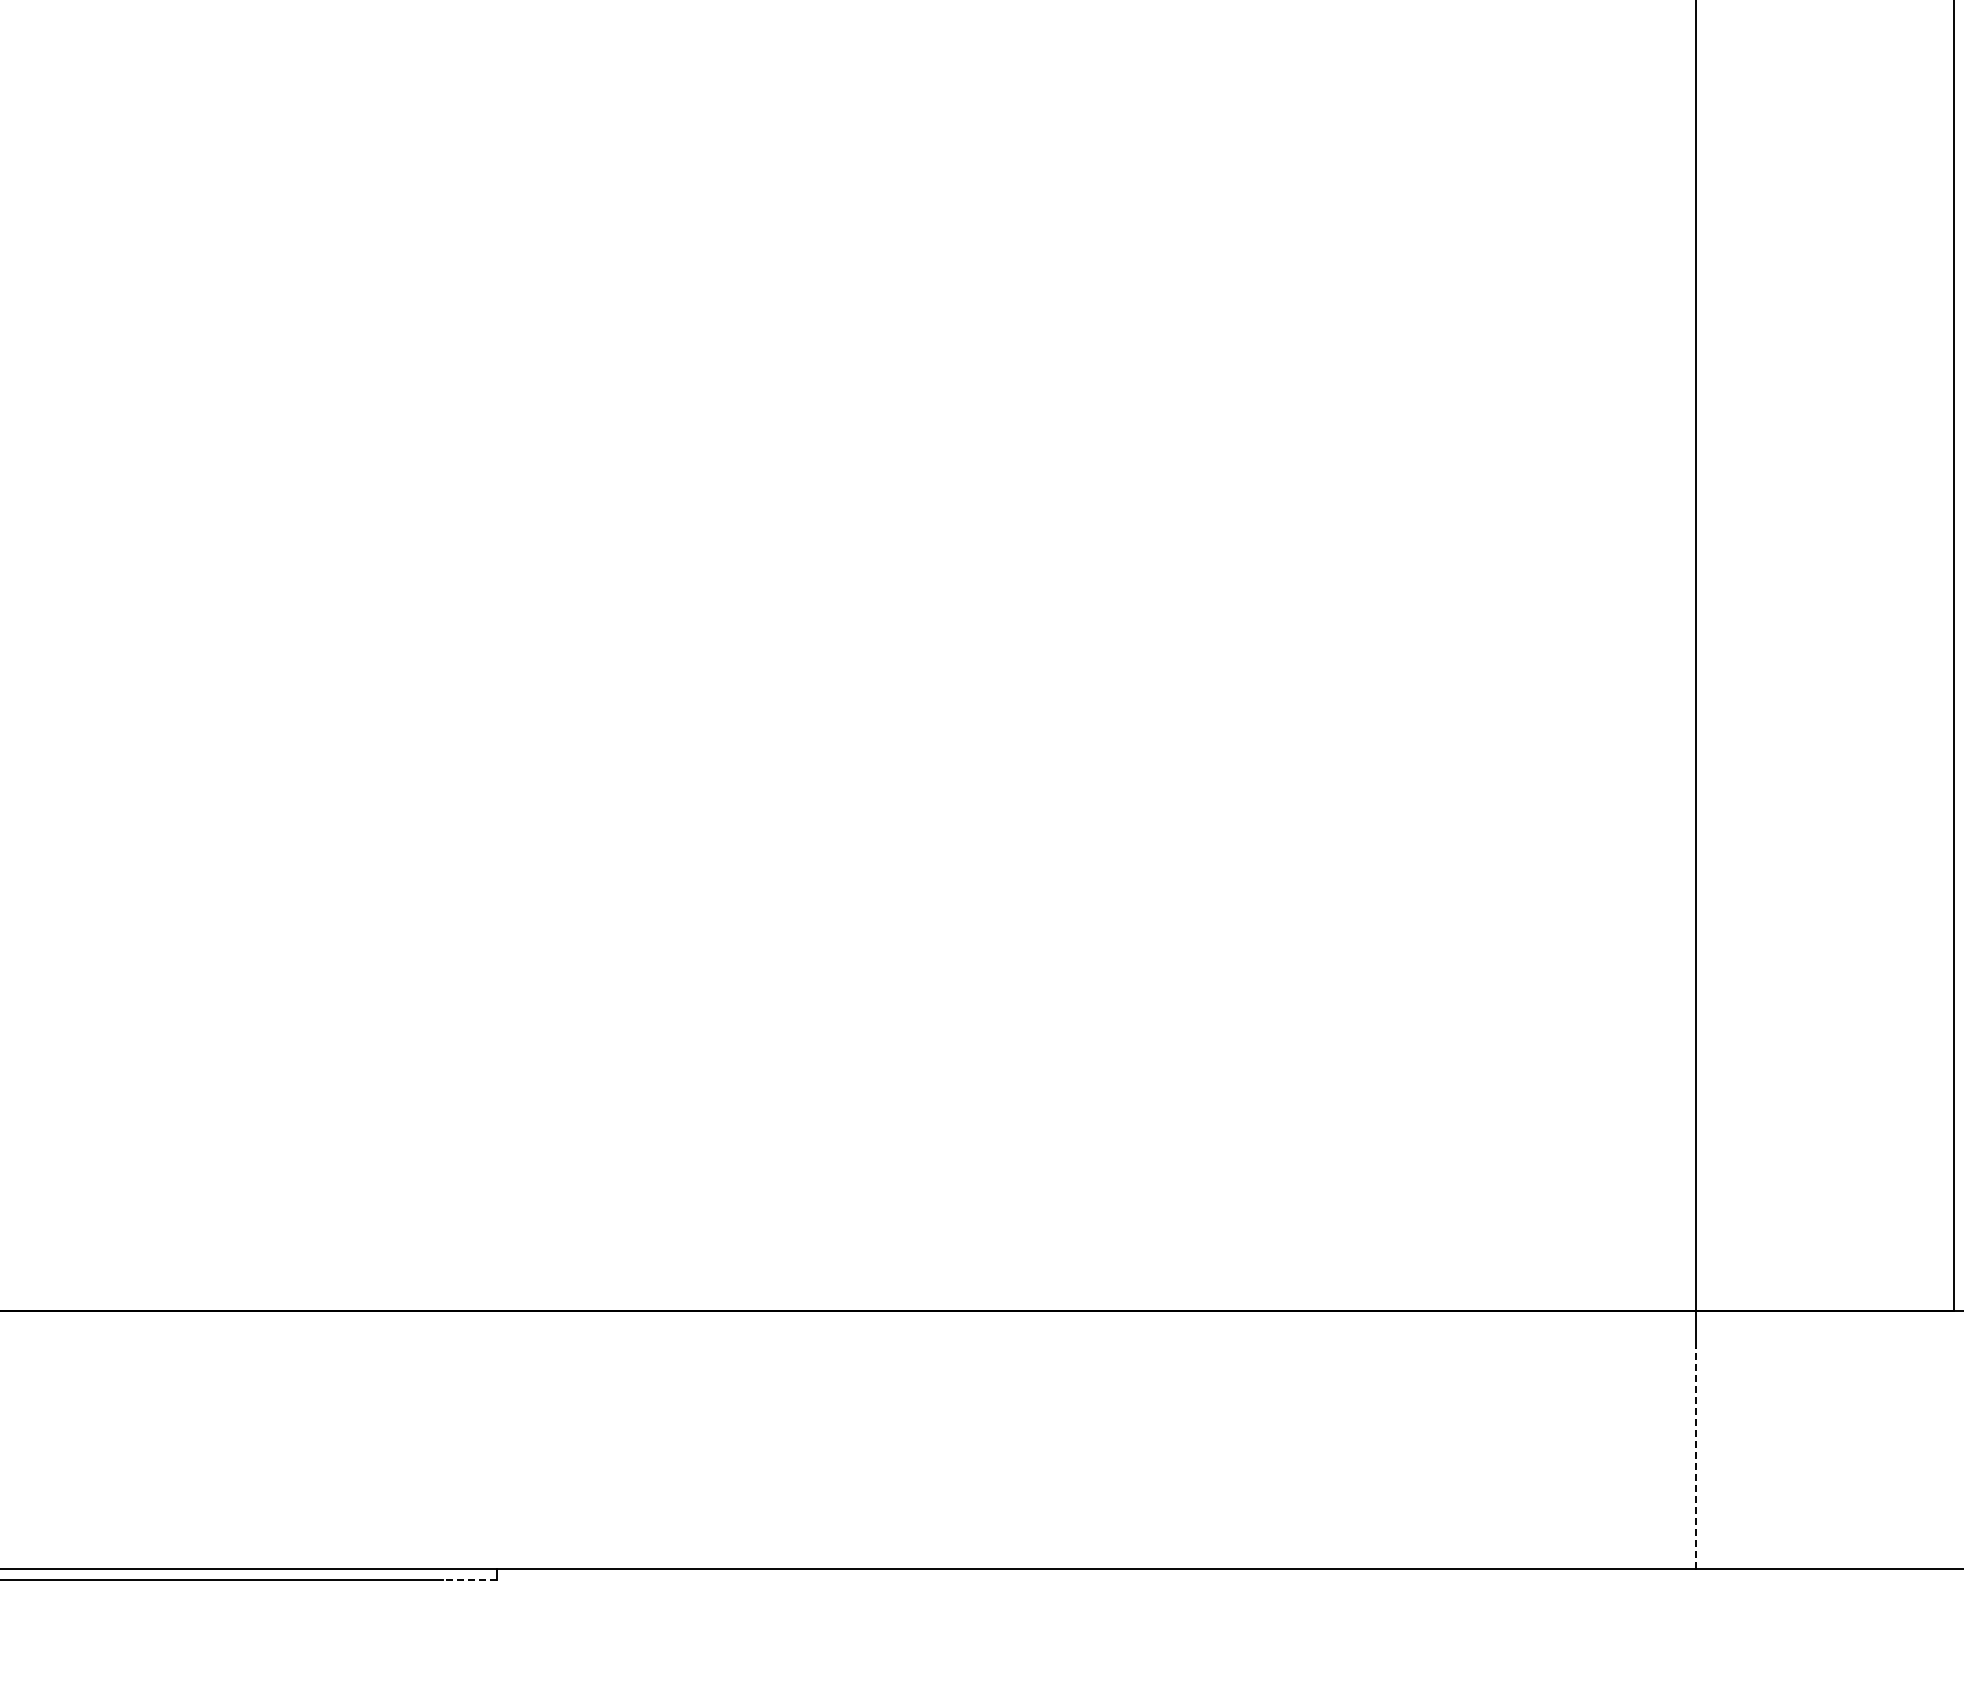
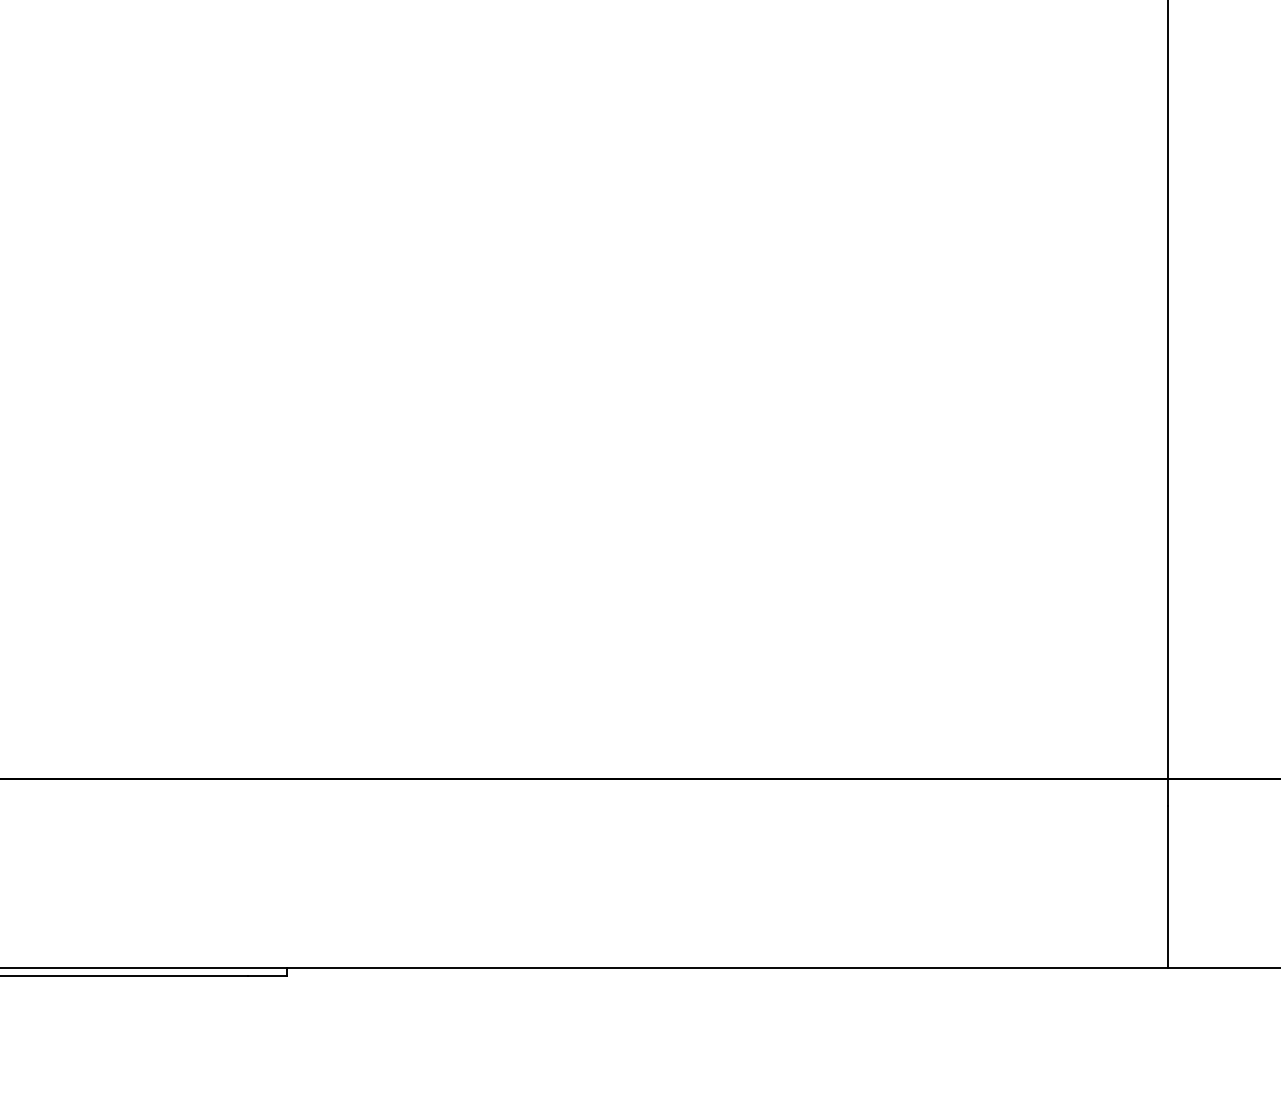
line: (1696, 1457) -> (1167, 886), dashed -> solid
line: (469, 1579) -> (267, 976), dashed -> solid

